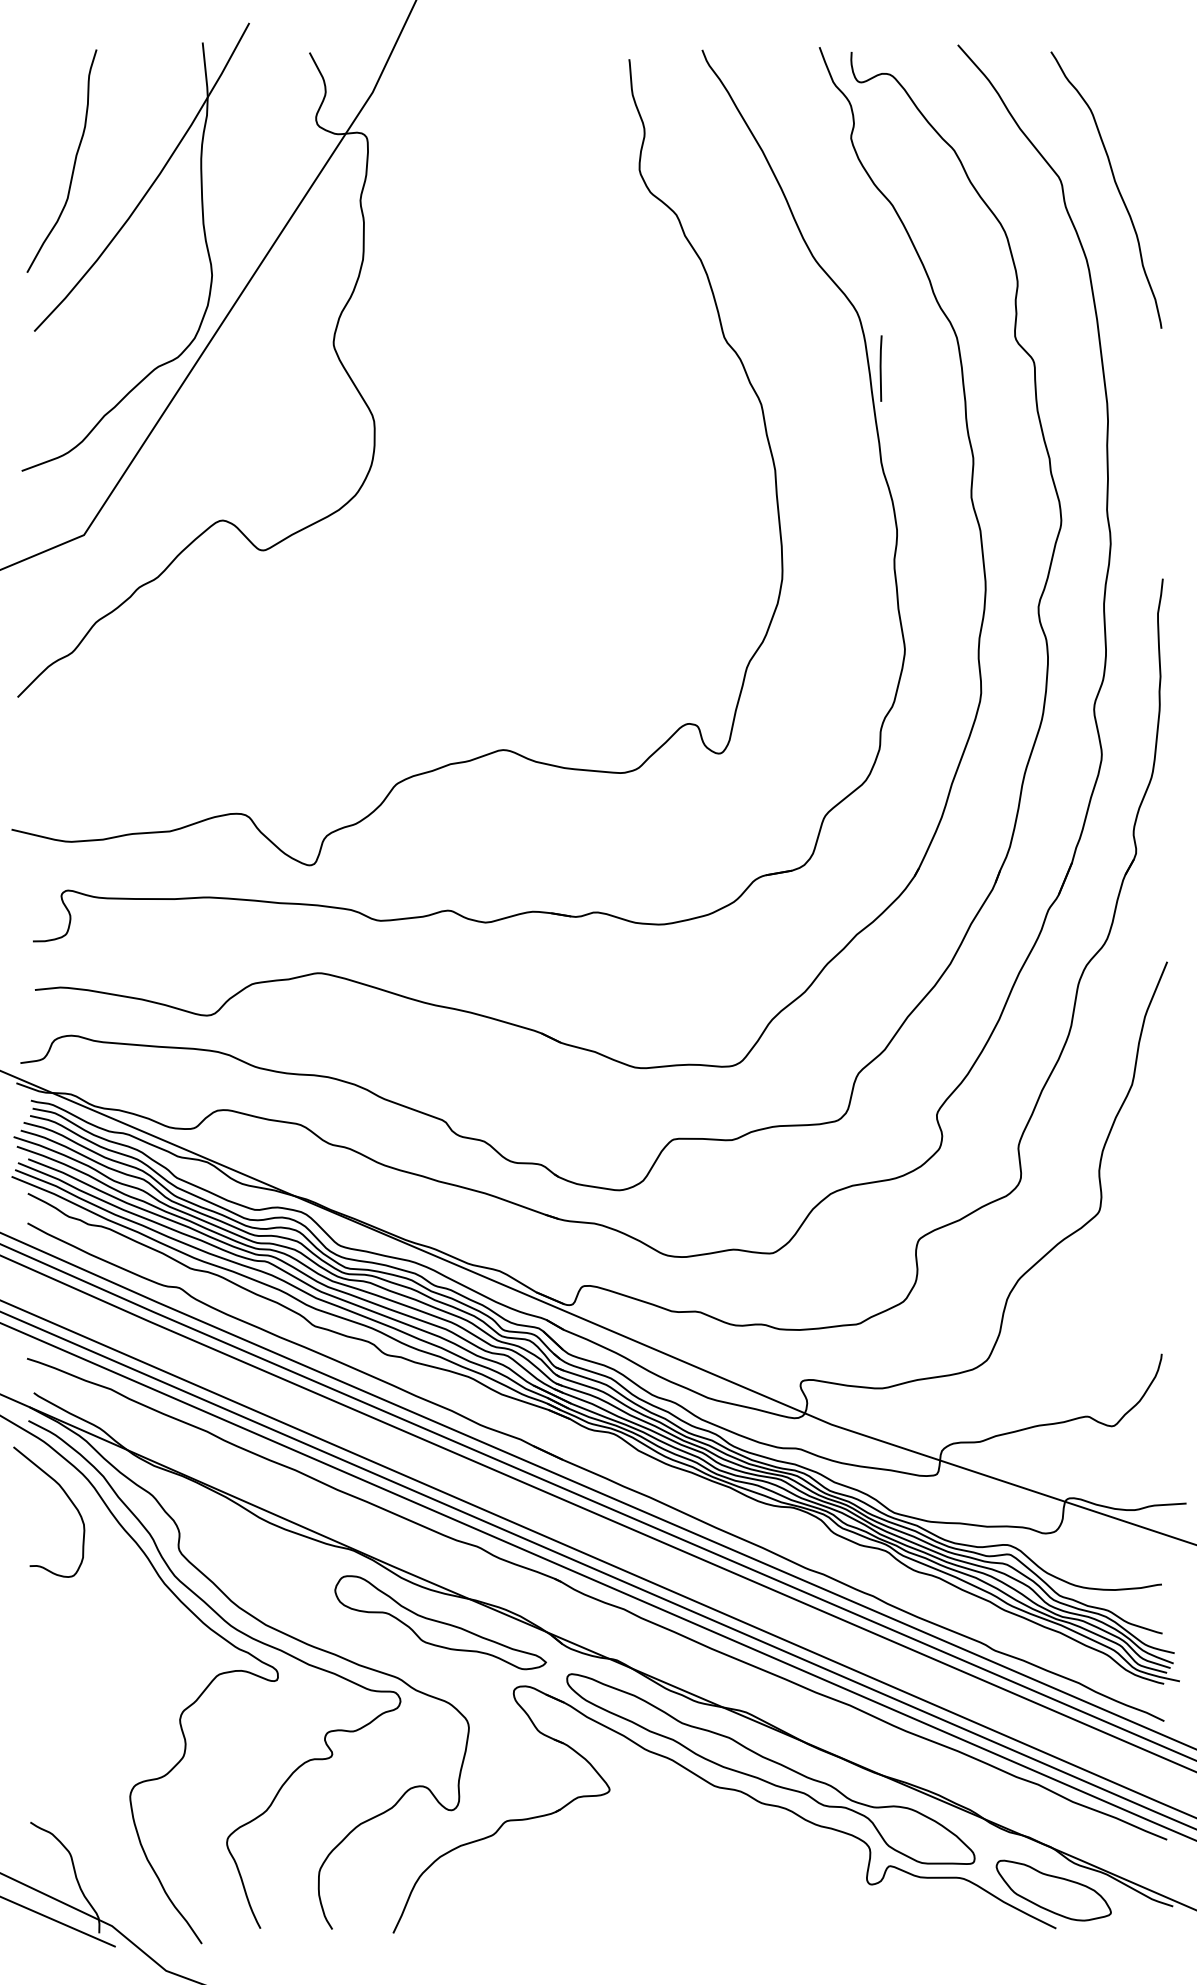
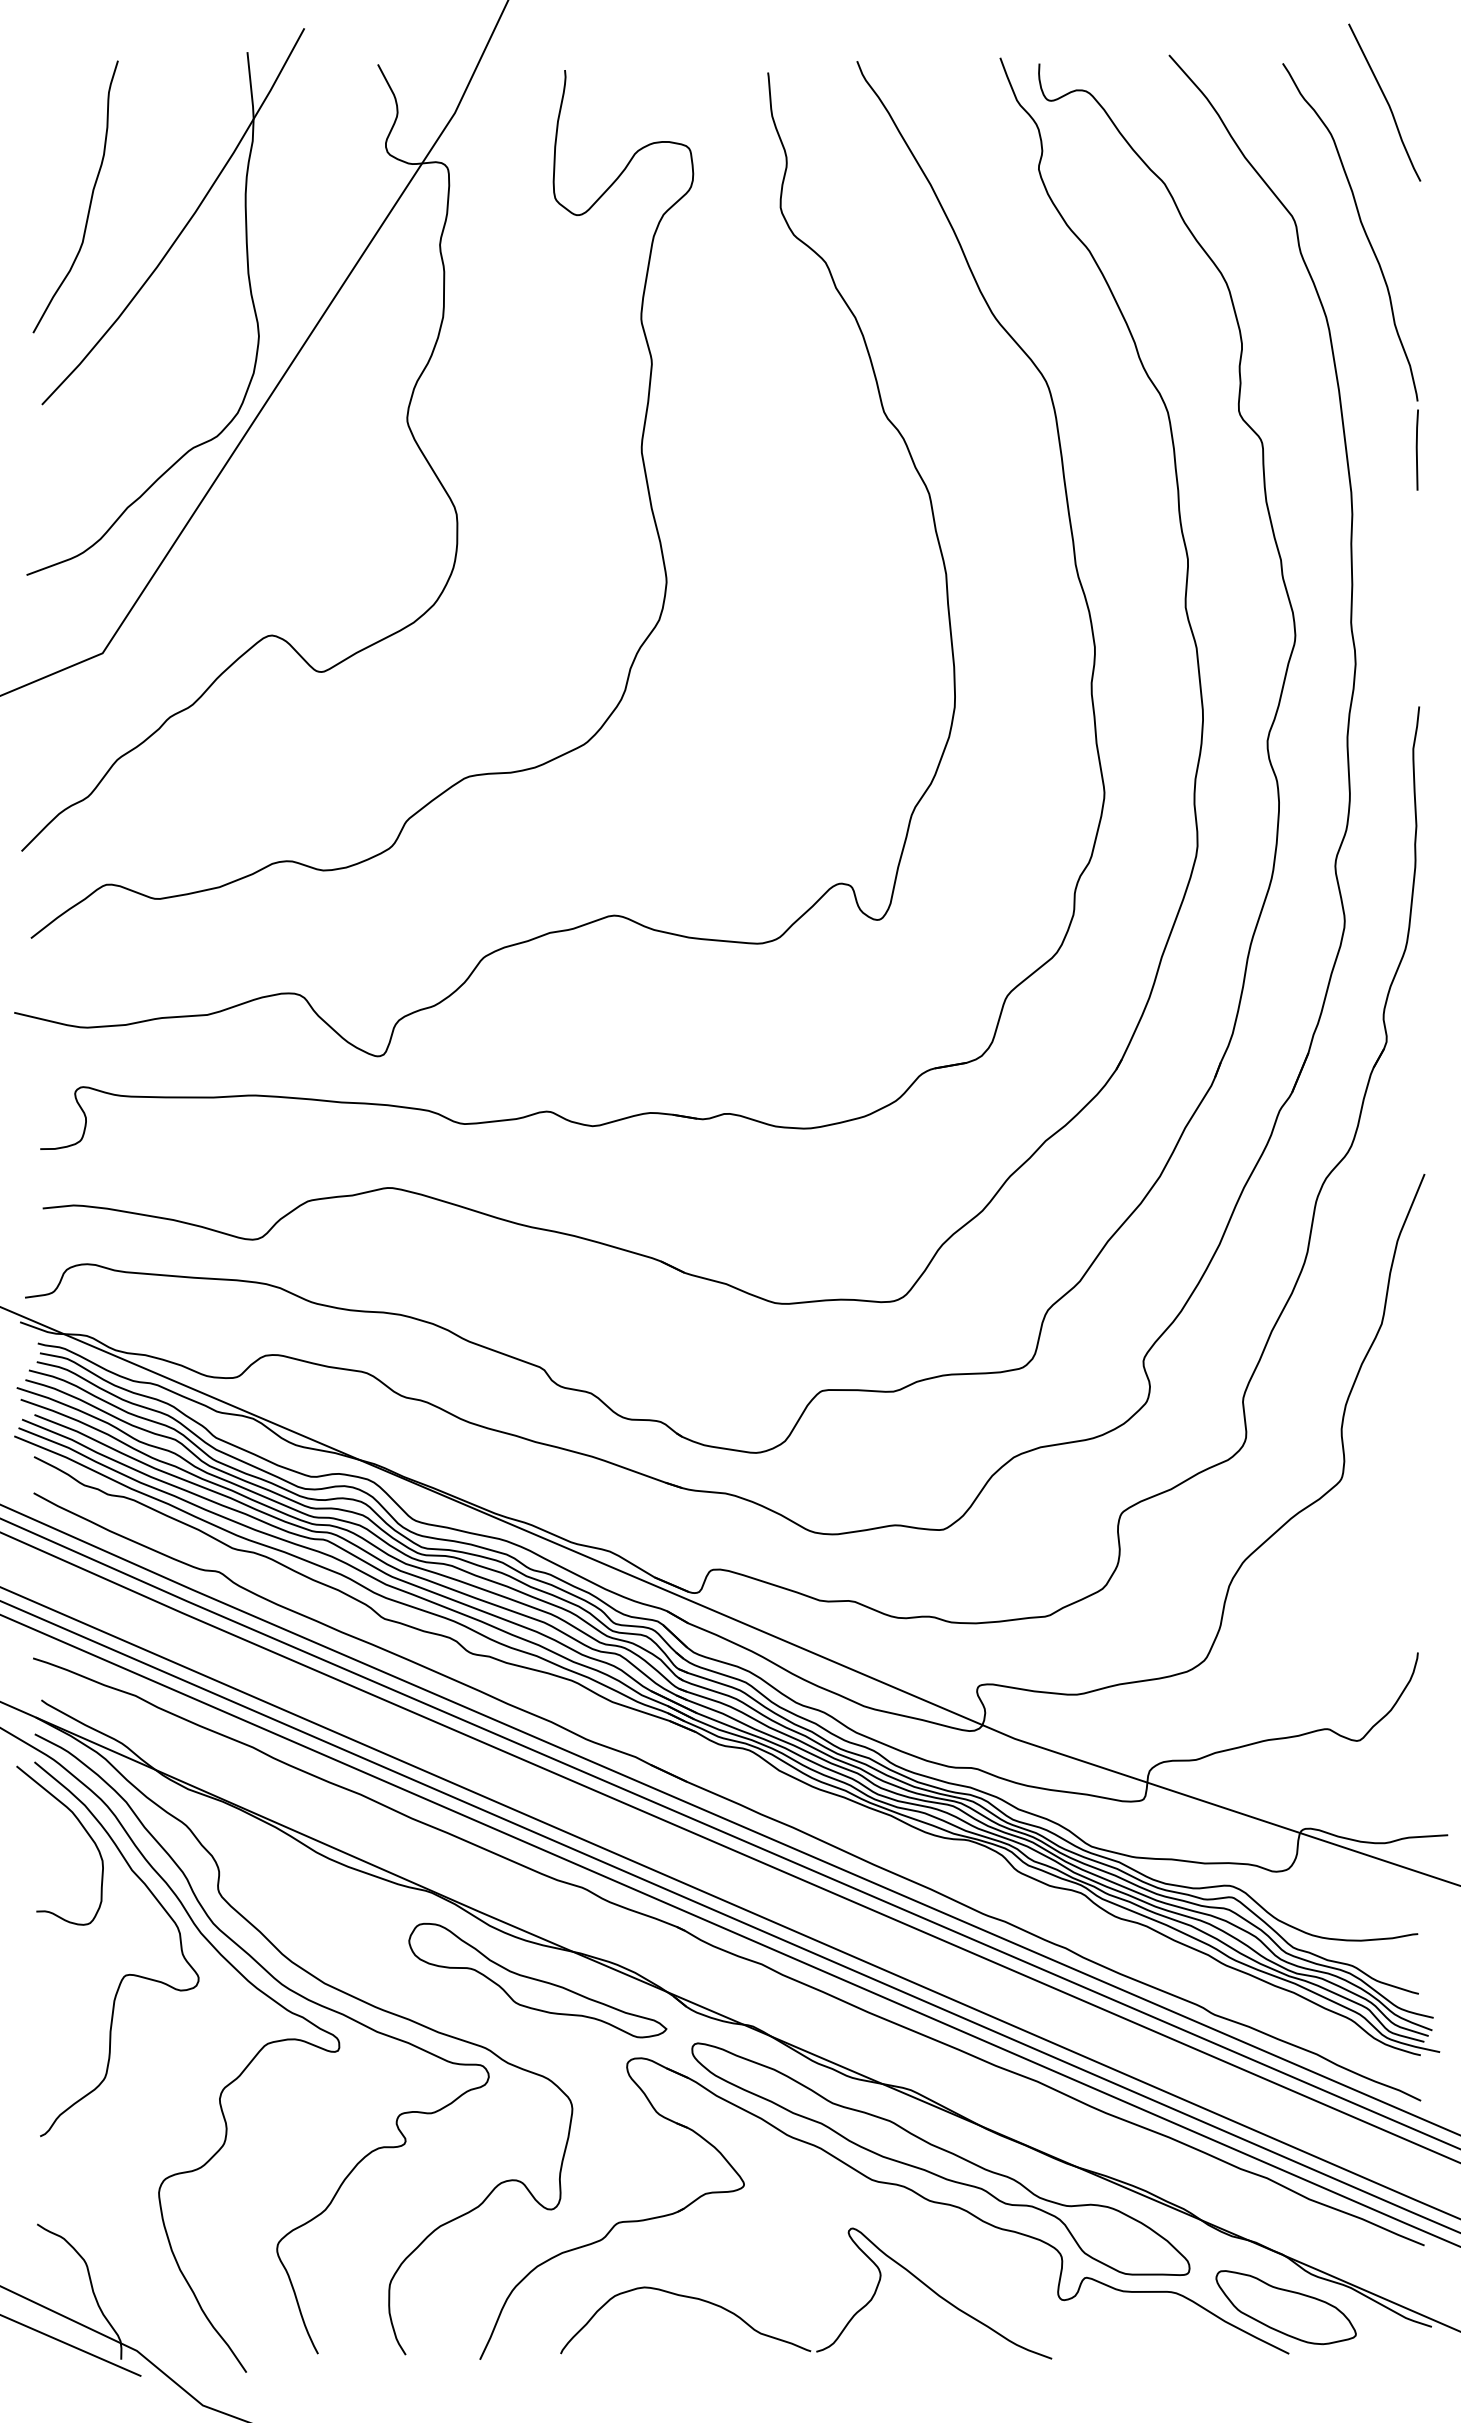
curve: (1136, 83) -> (1386, 102), added
line: (880, 368) -> (1416, 449), moved
curve: (525, 374) -> (641, 457), added
curve: (102, 1617) -> (125, 1974), added
part: (693, 1903) -> (846, 2323), added

